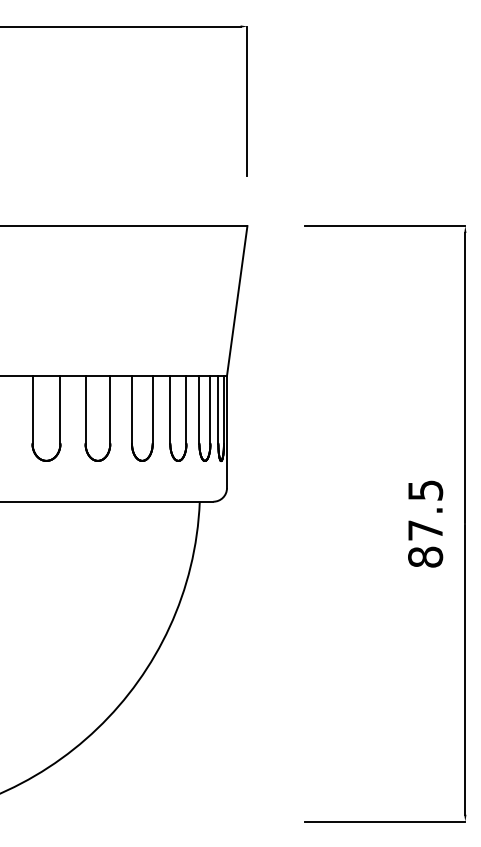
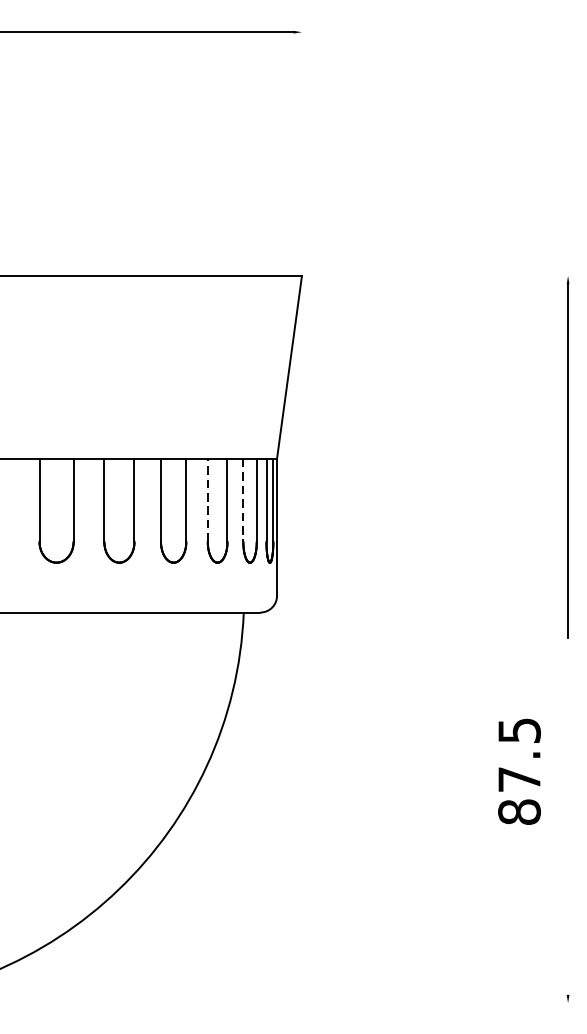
line: (247, 101) -> (302, 123), removed
line: (384, 226) -> (469, 276), removed
line: (170, 409) -> (208, 499), solid -> dashed
line: (199, 410) -> (243, 501), solid -> dashed
text: (425, 523) -> (519, 771), moved
line: (465, 669) -> (568, 817), removed
line: (384, 821) -> (469, 1003), removed

